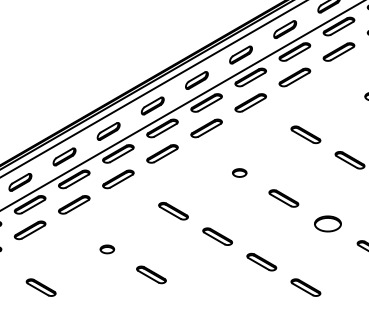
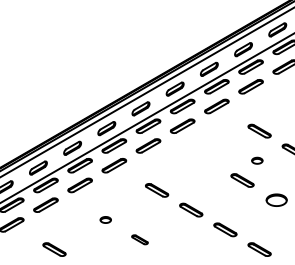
part: (239, 172) -> (257, 160), moved
part: (150, 274) -> (139, 239), size x0.7

